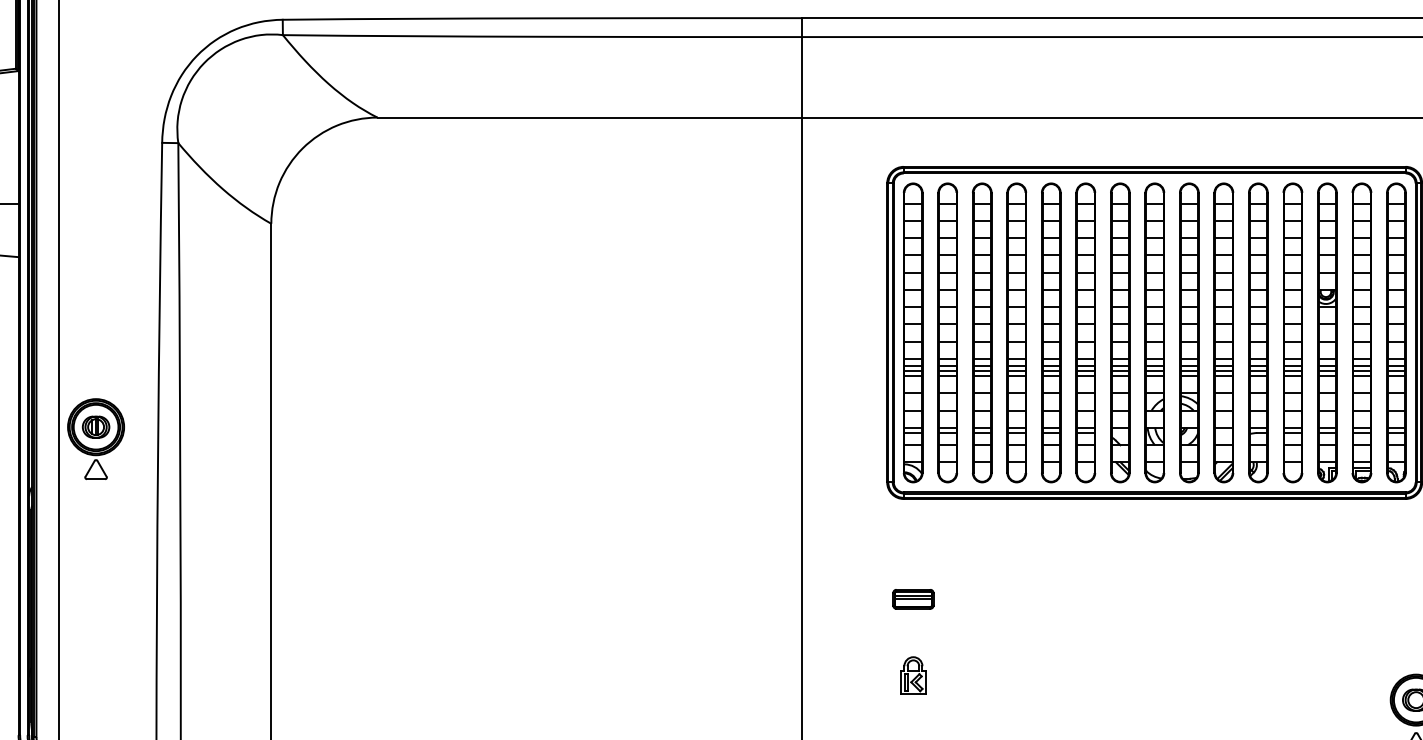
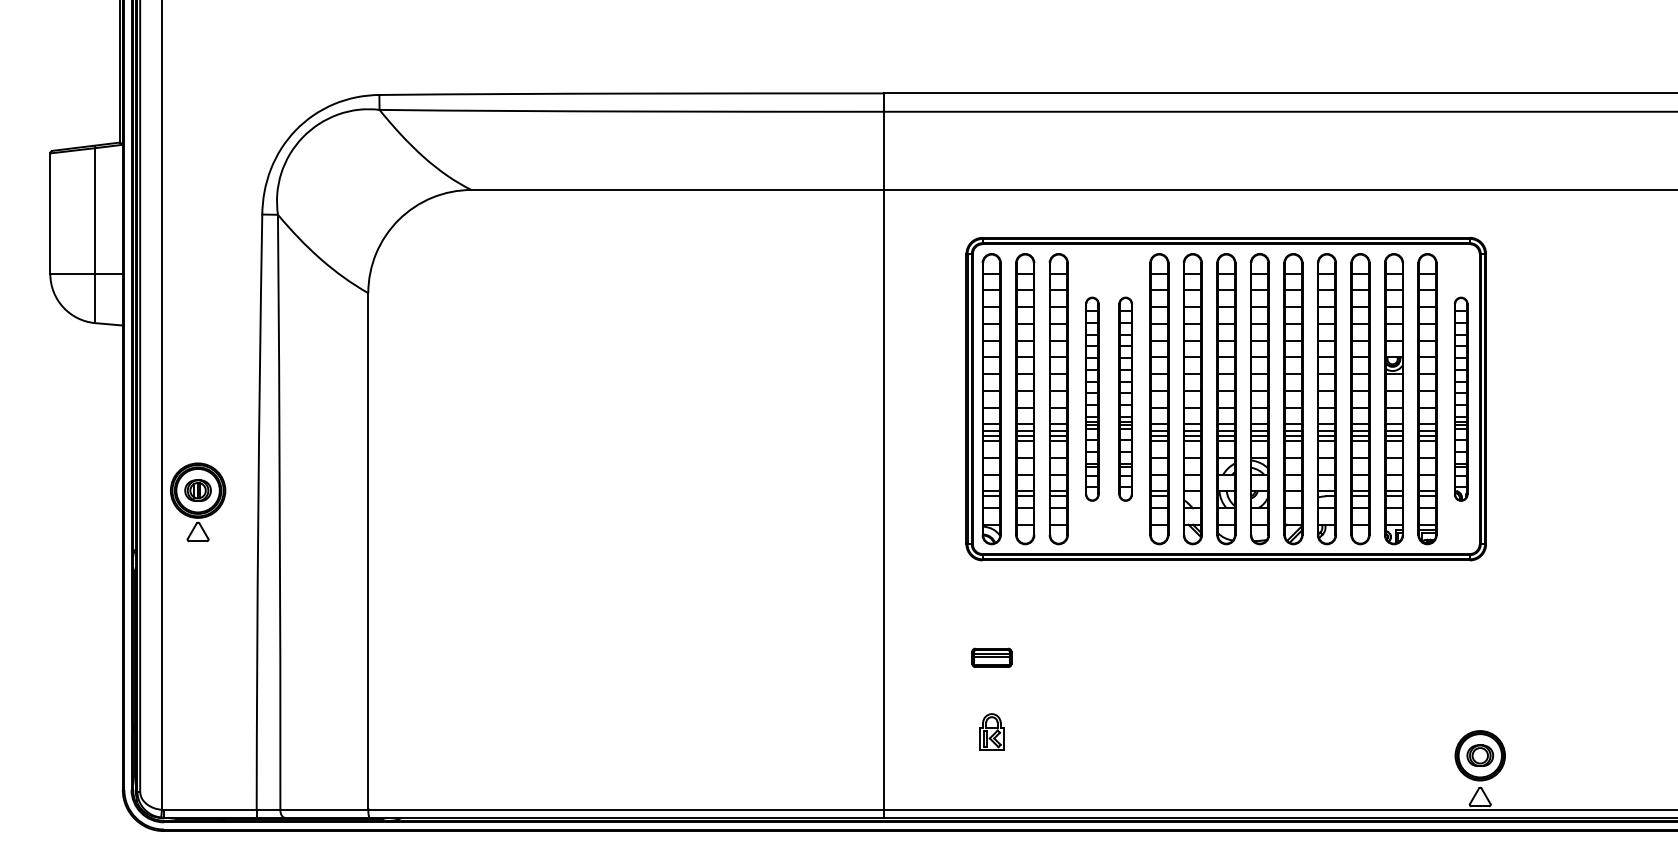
part: (1016, 333) -> (1092, 399), size x0.7
part: (1050, 333) -> (1125, 399), size x0.7
part: (1396, 333) -> (1461, 399), size x0.7

